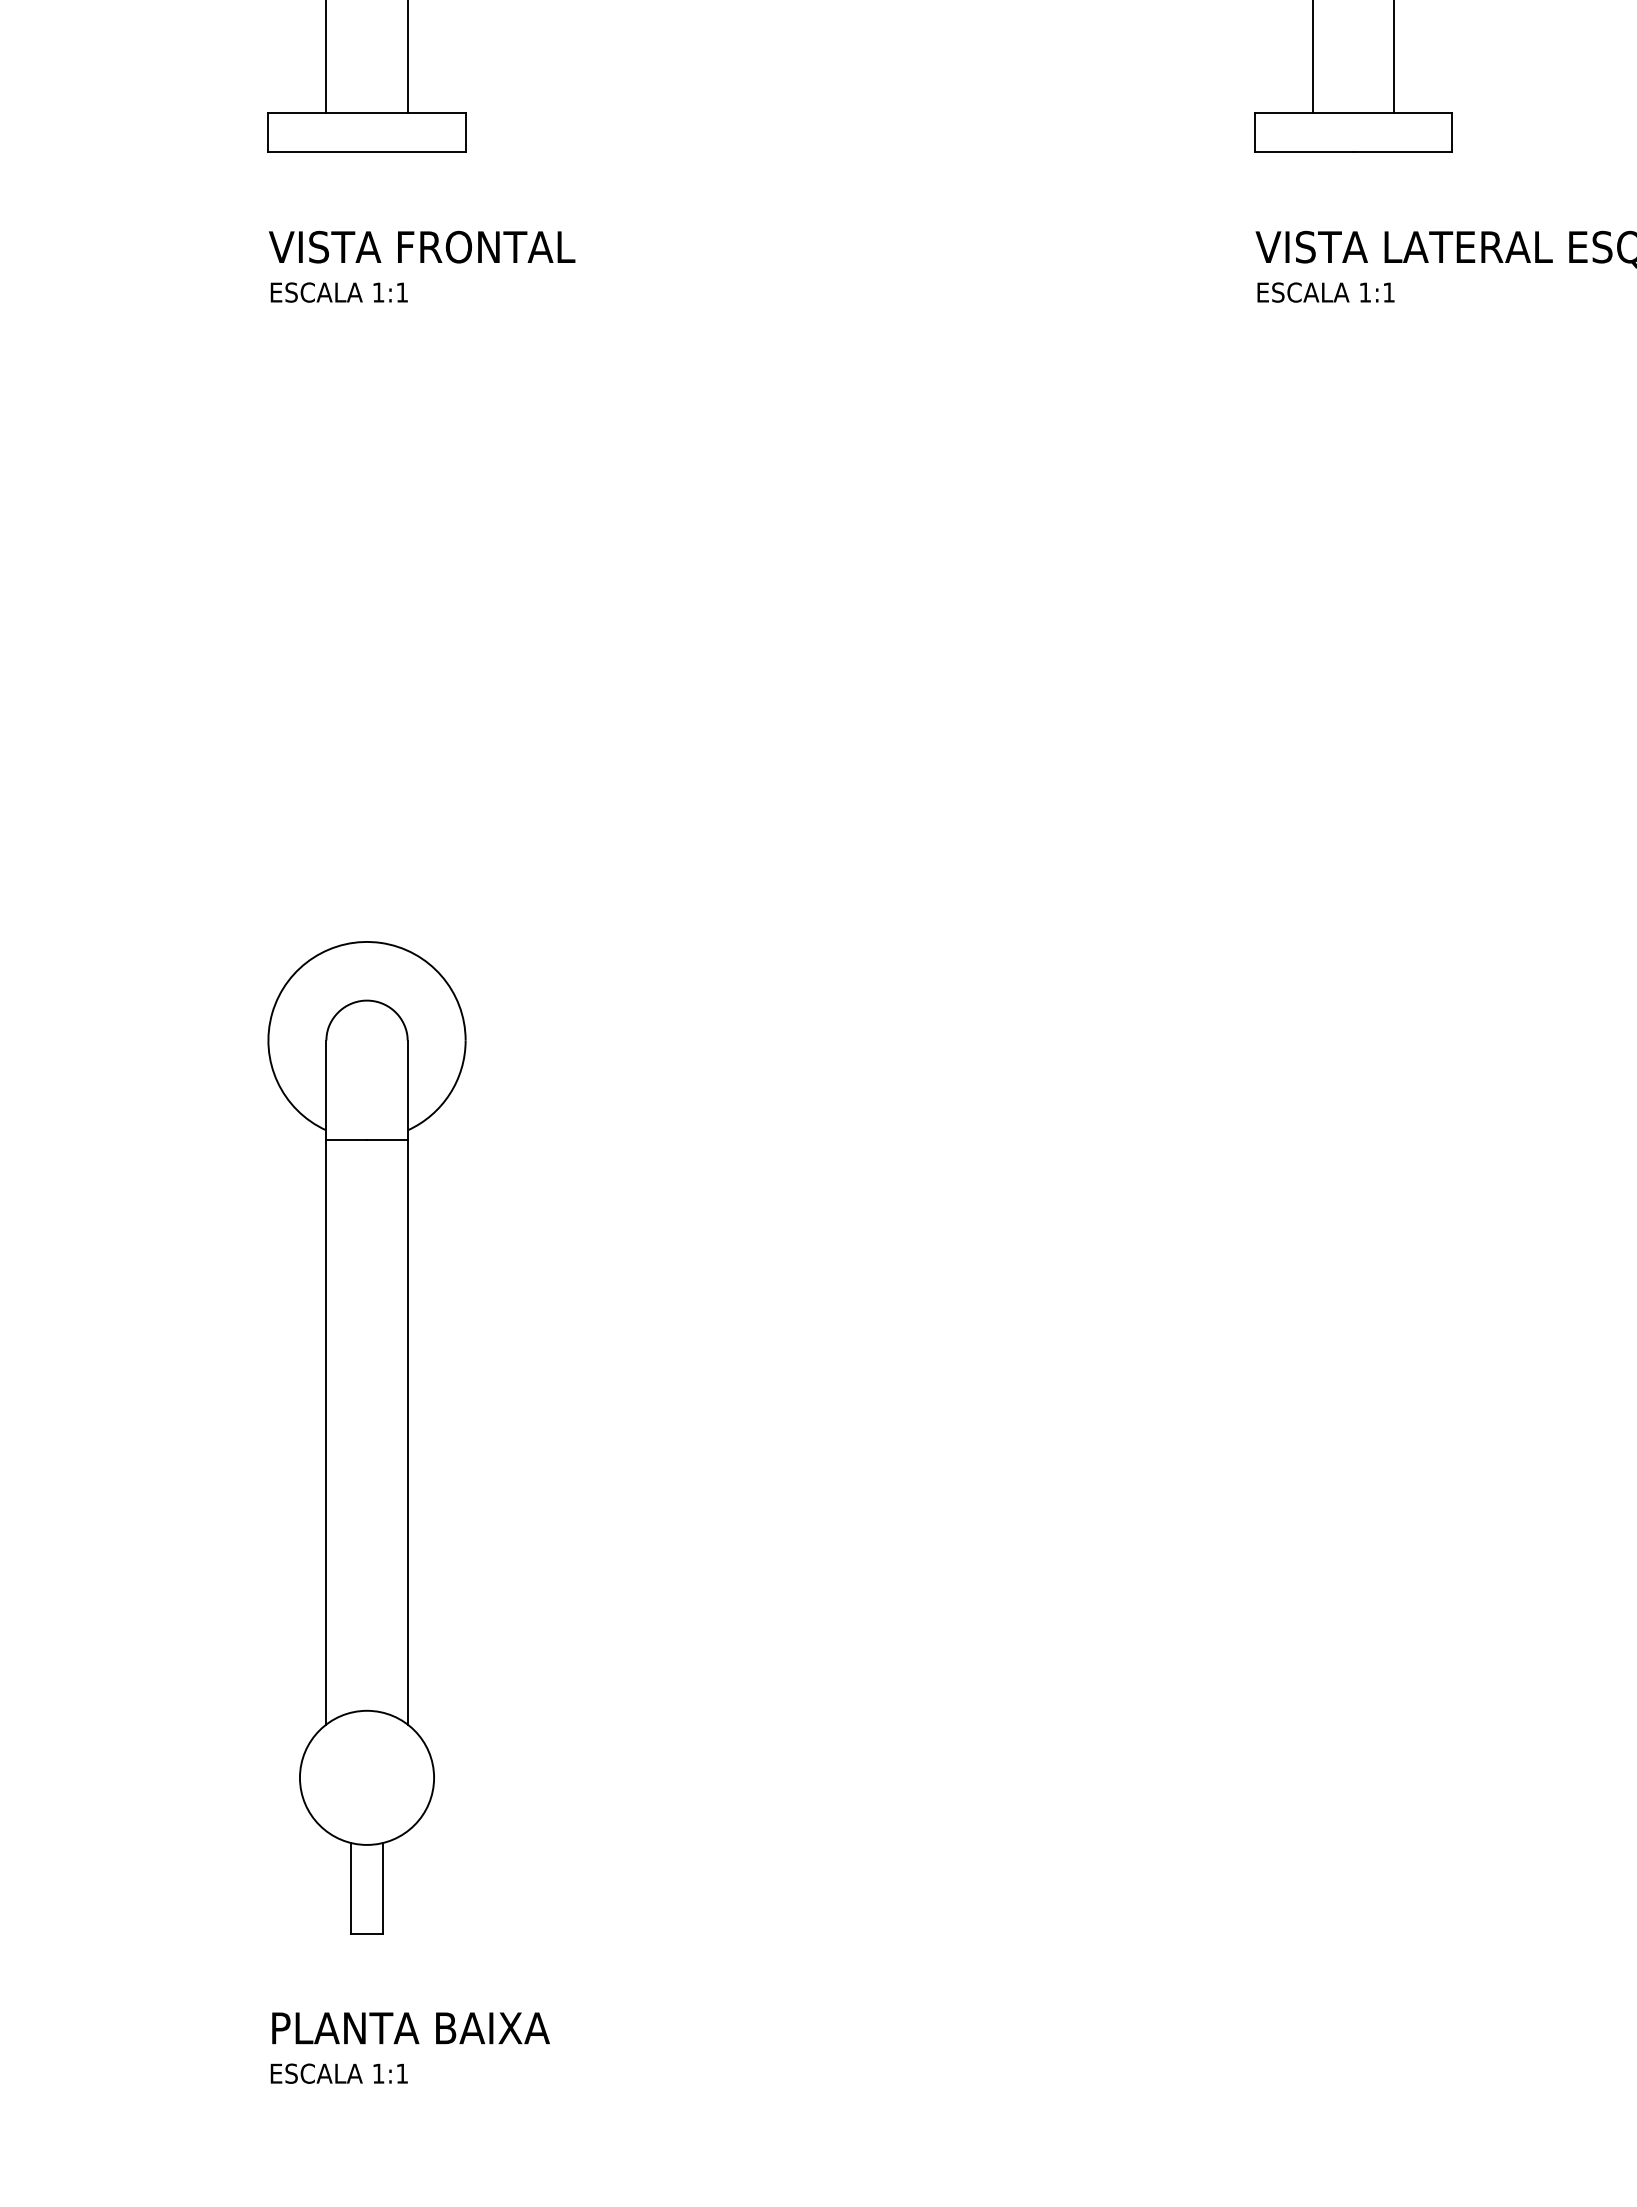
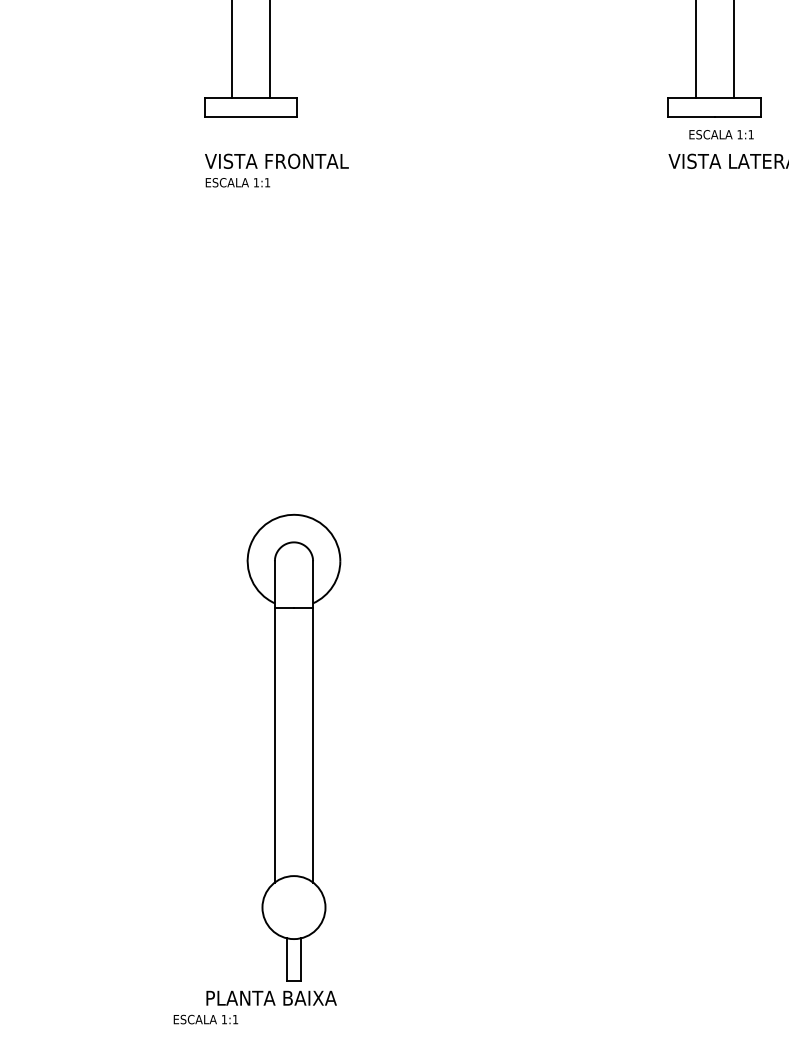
text: (1325, 292) -> (721, 134), moved
part: (365, 1437) -> (293, 747), moved
text: (338, 2073) -> (205, 1019), moved

